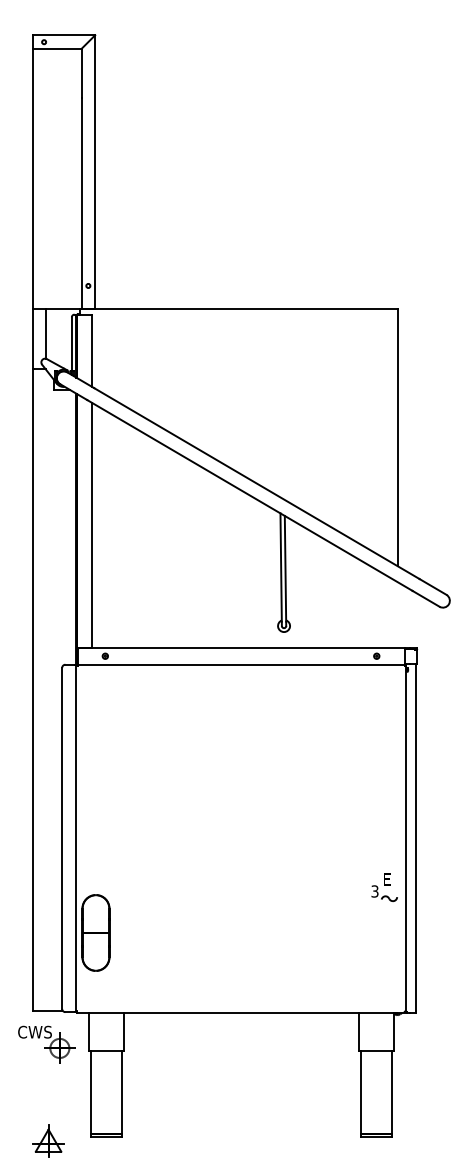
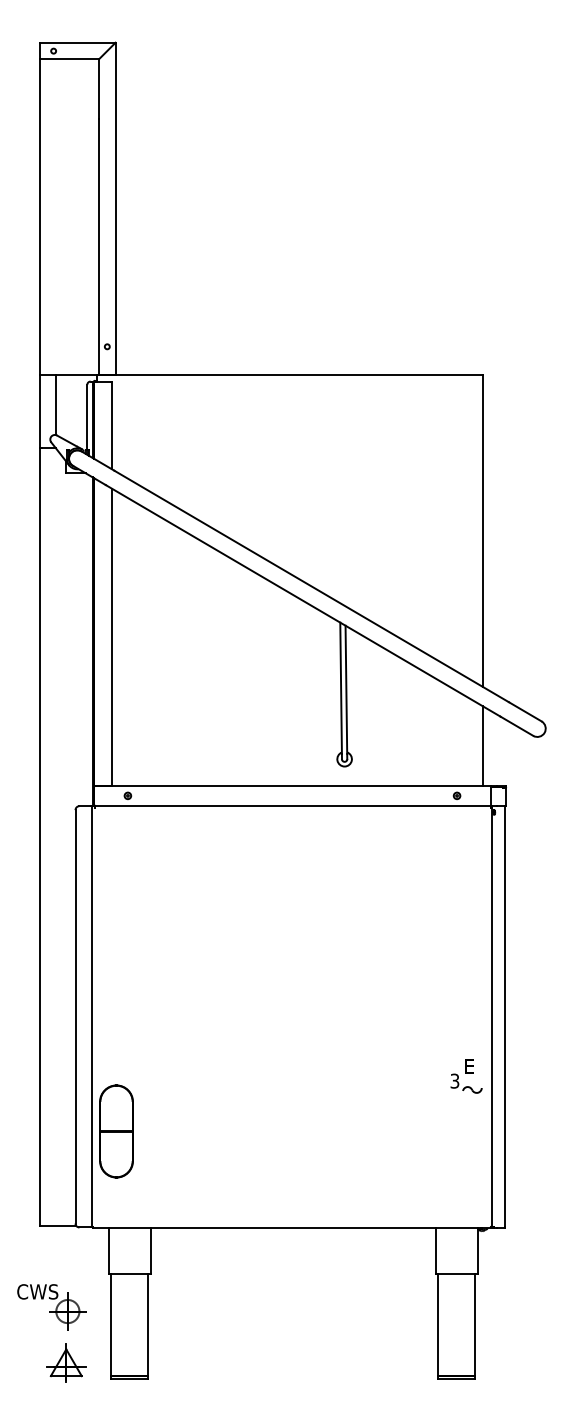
line: (398, 615) -> (483, 746), added
part: (46, 1044) -> (51, 1306), moved
part: (48, 1140) -> (66, 1362), moved

